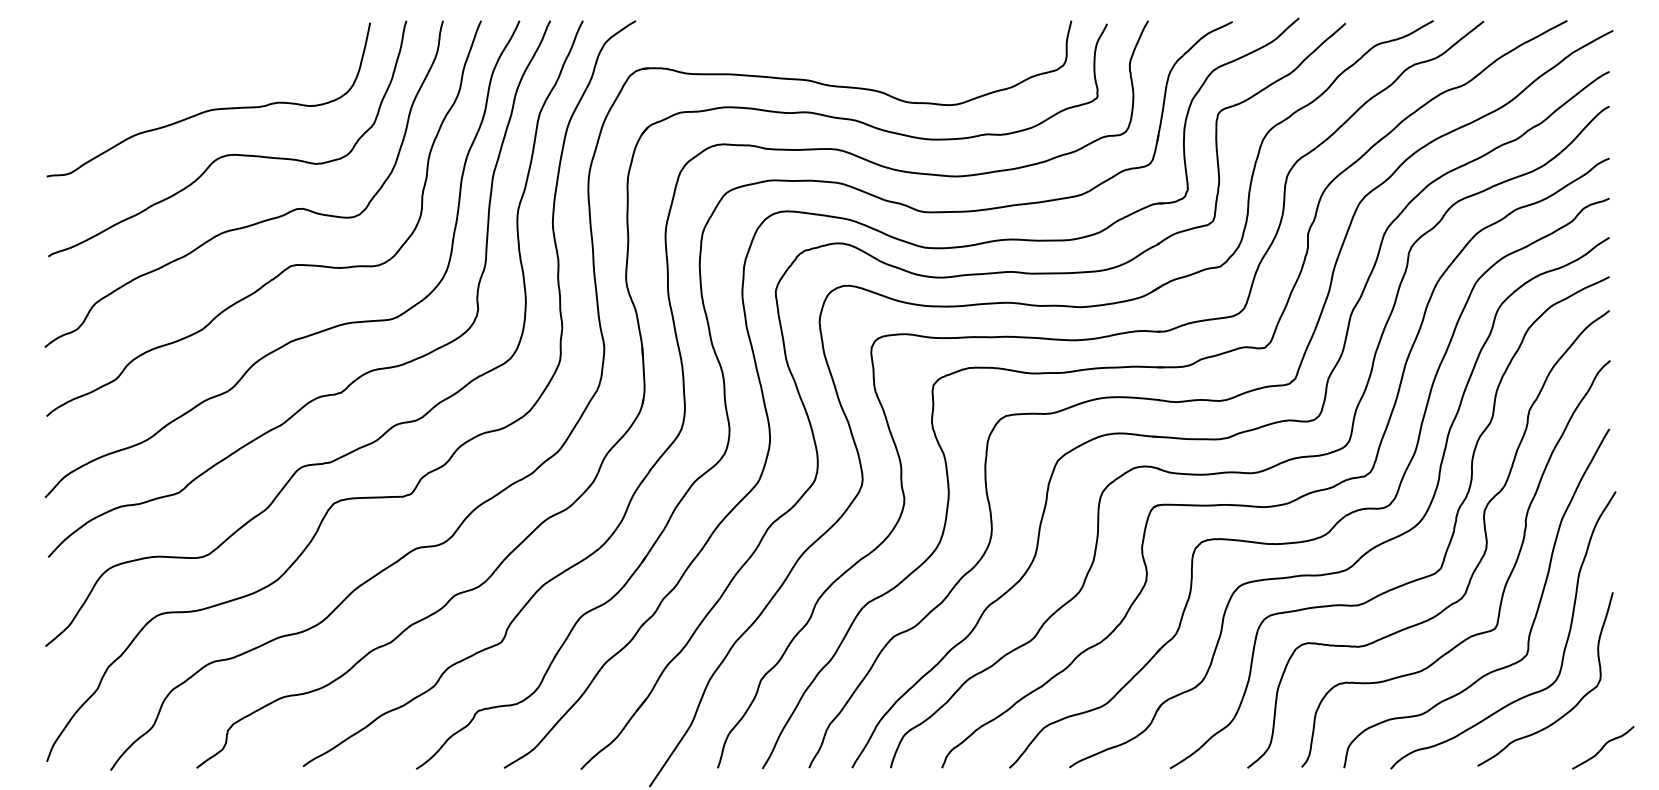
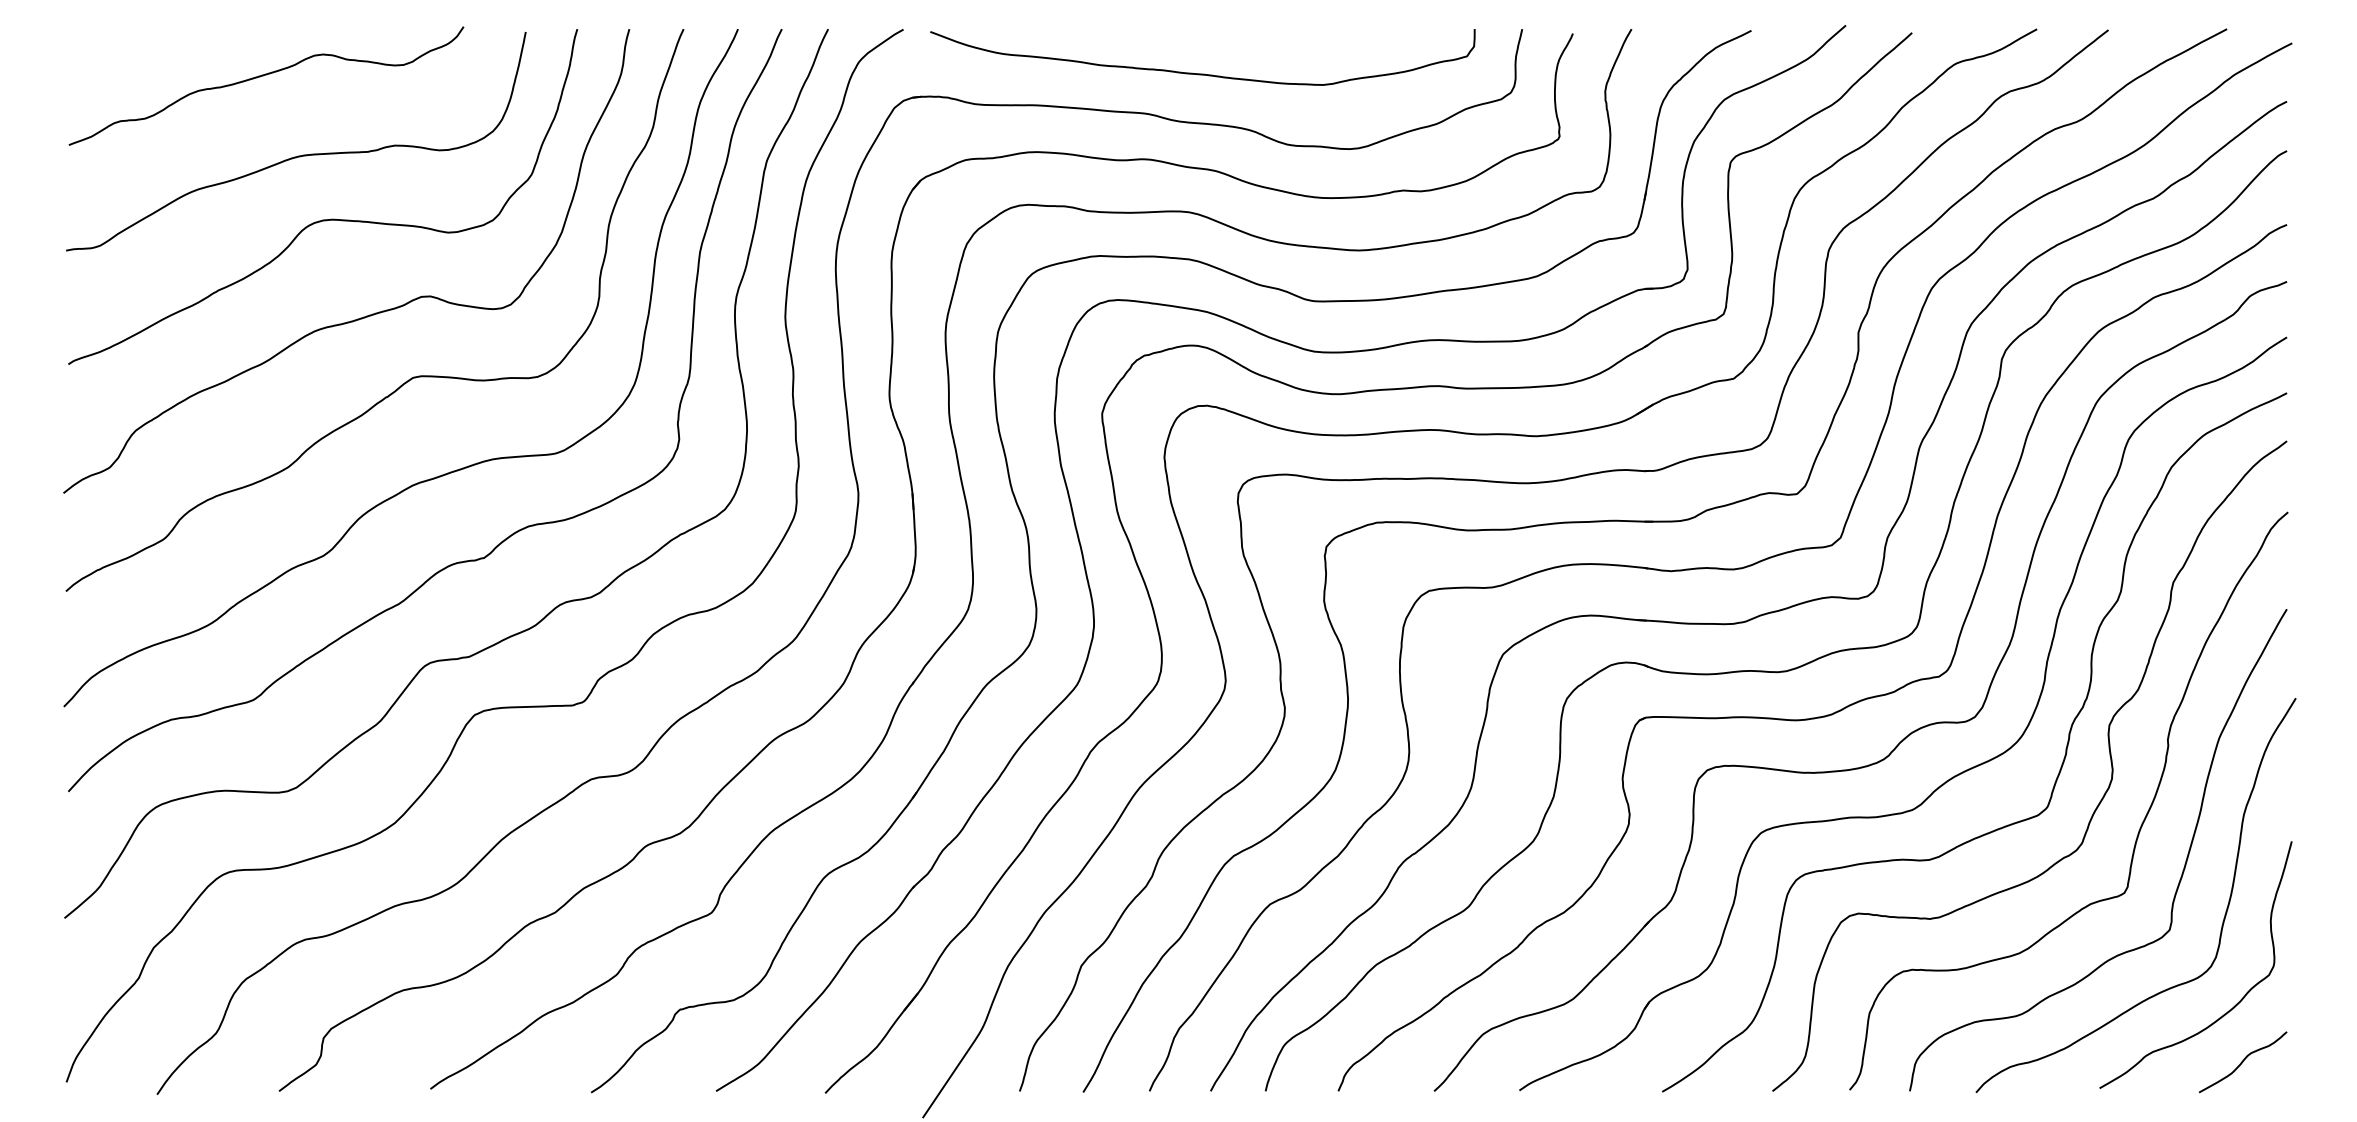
curve: (846, 51) -> (1202, 73), added
curve: (185, 54) -> (263, 76), added
curve: (1603, 747) -> (2243, 1062), moved

